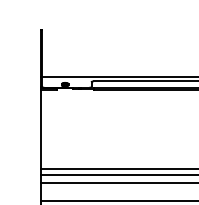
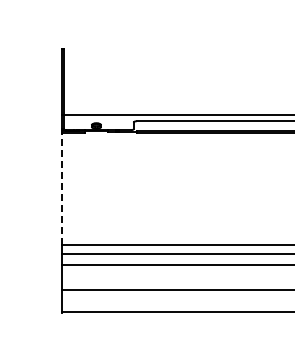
line: (41, 128) -> (62, 188), solid -> dashed

